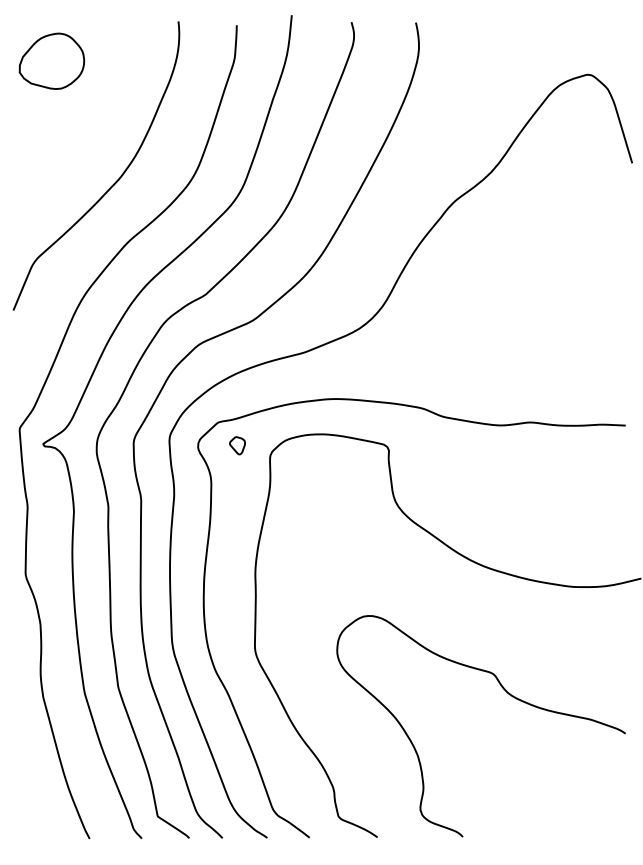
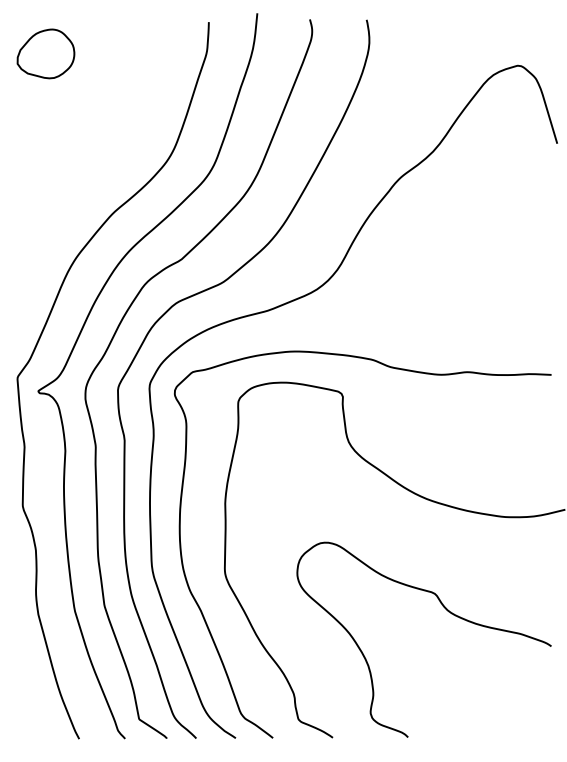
curve: (114, 182) -> (101, 160), removed
part: (237, 445) -> (209, 392), removed

